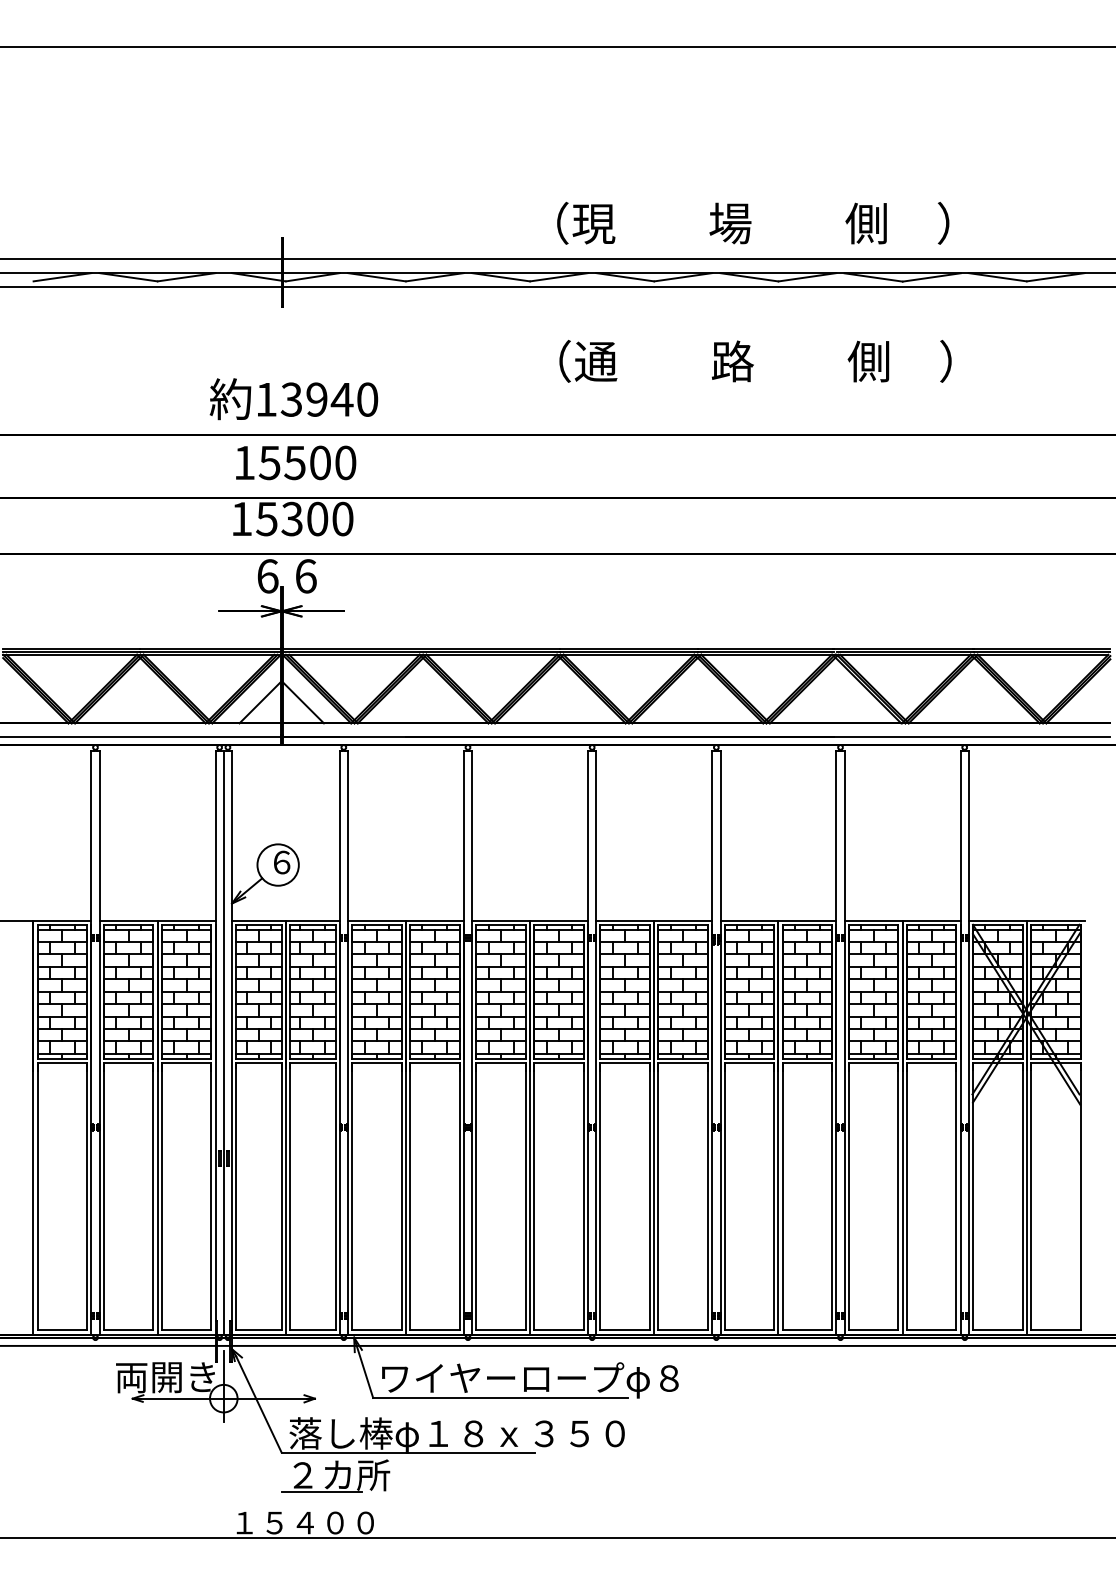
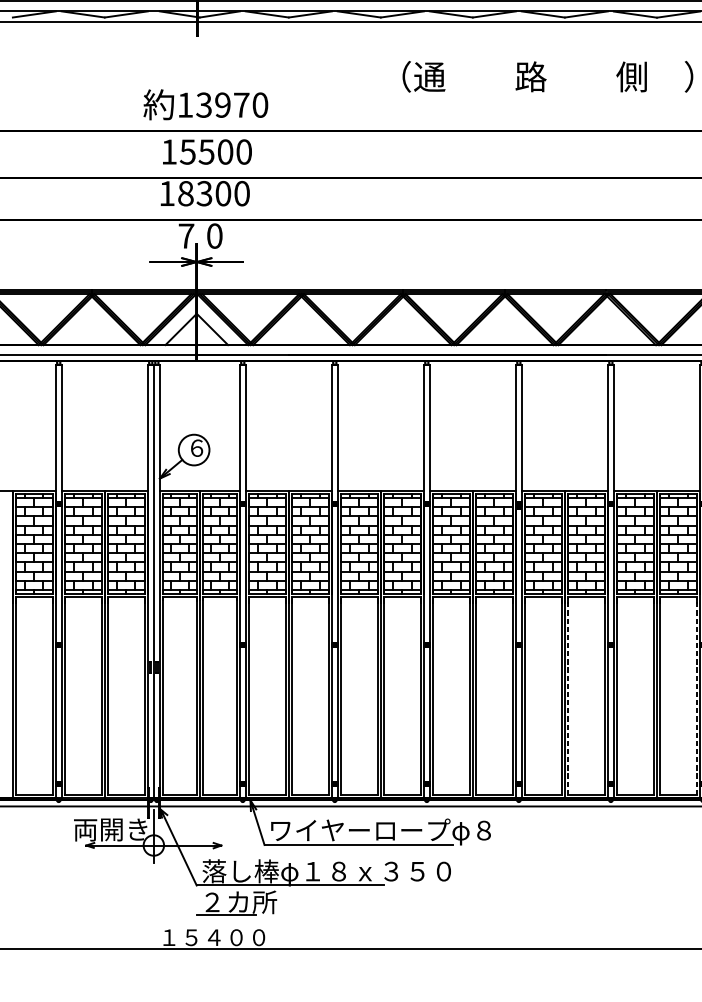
text: (341, 399) -> (241, 105), 13940 -> 13970
text: (266, 519) -> (185, 193), 15300 -> 18300
text: (267, 576) -> (186, 236), 6 -> 7
text: (305, 576) -> (214, 236), 6 -> 0
line: (782, 1196) -> (567, 695), solid -> dashed
line: (956, 1196) -> (696, 695), solid -> dashed

